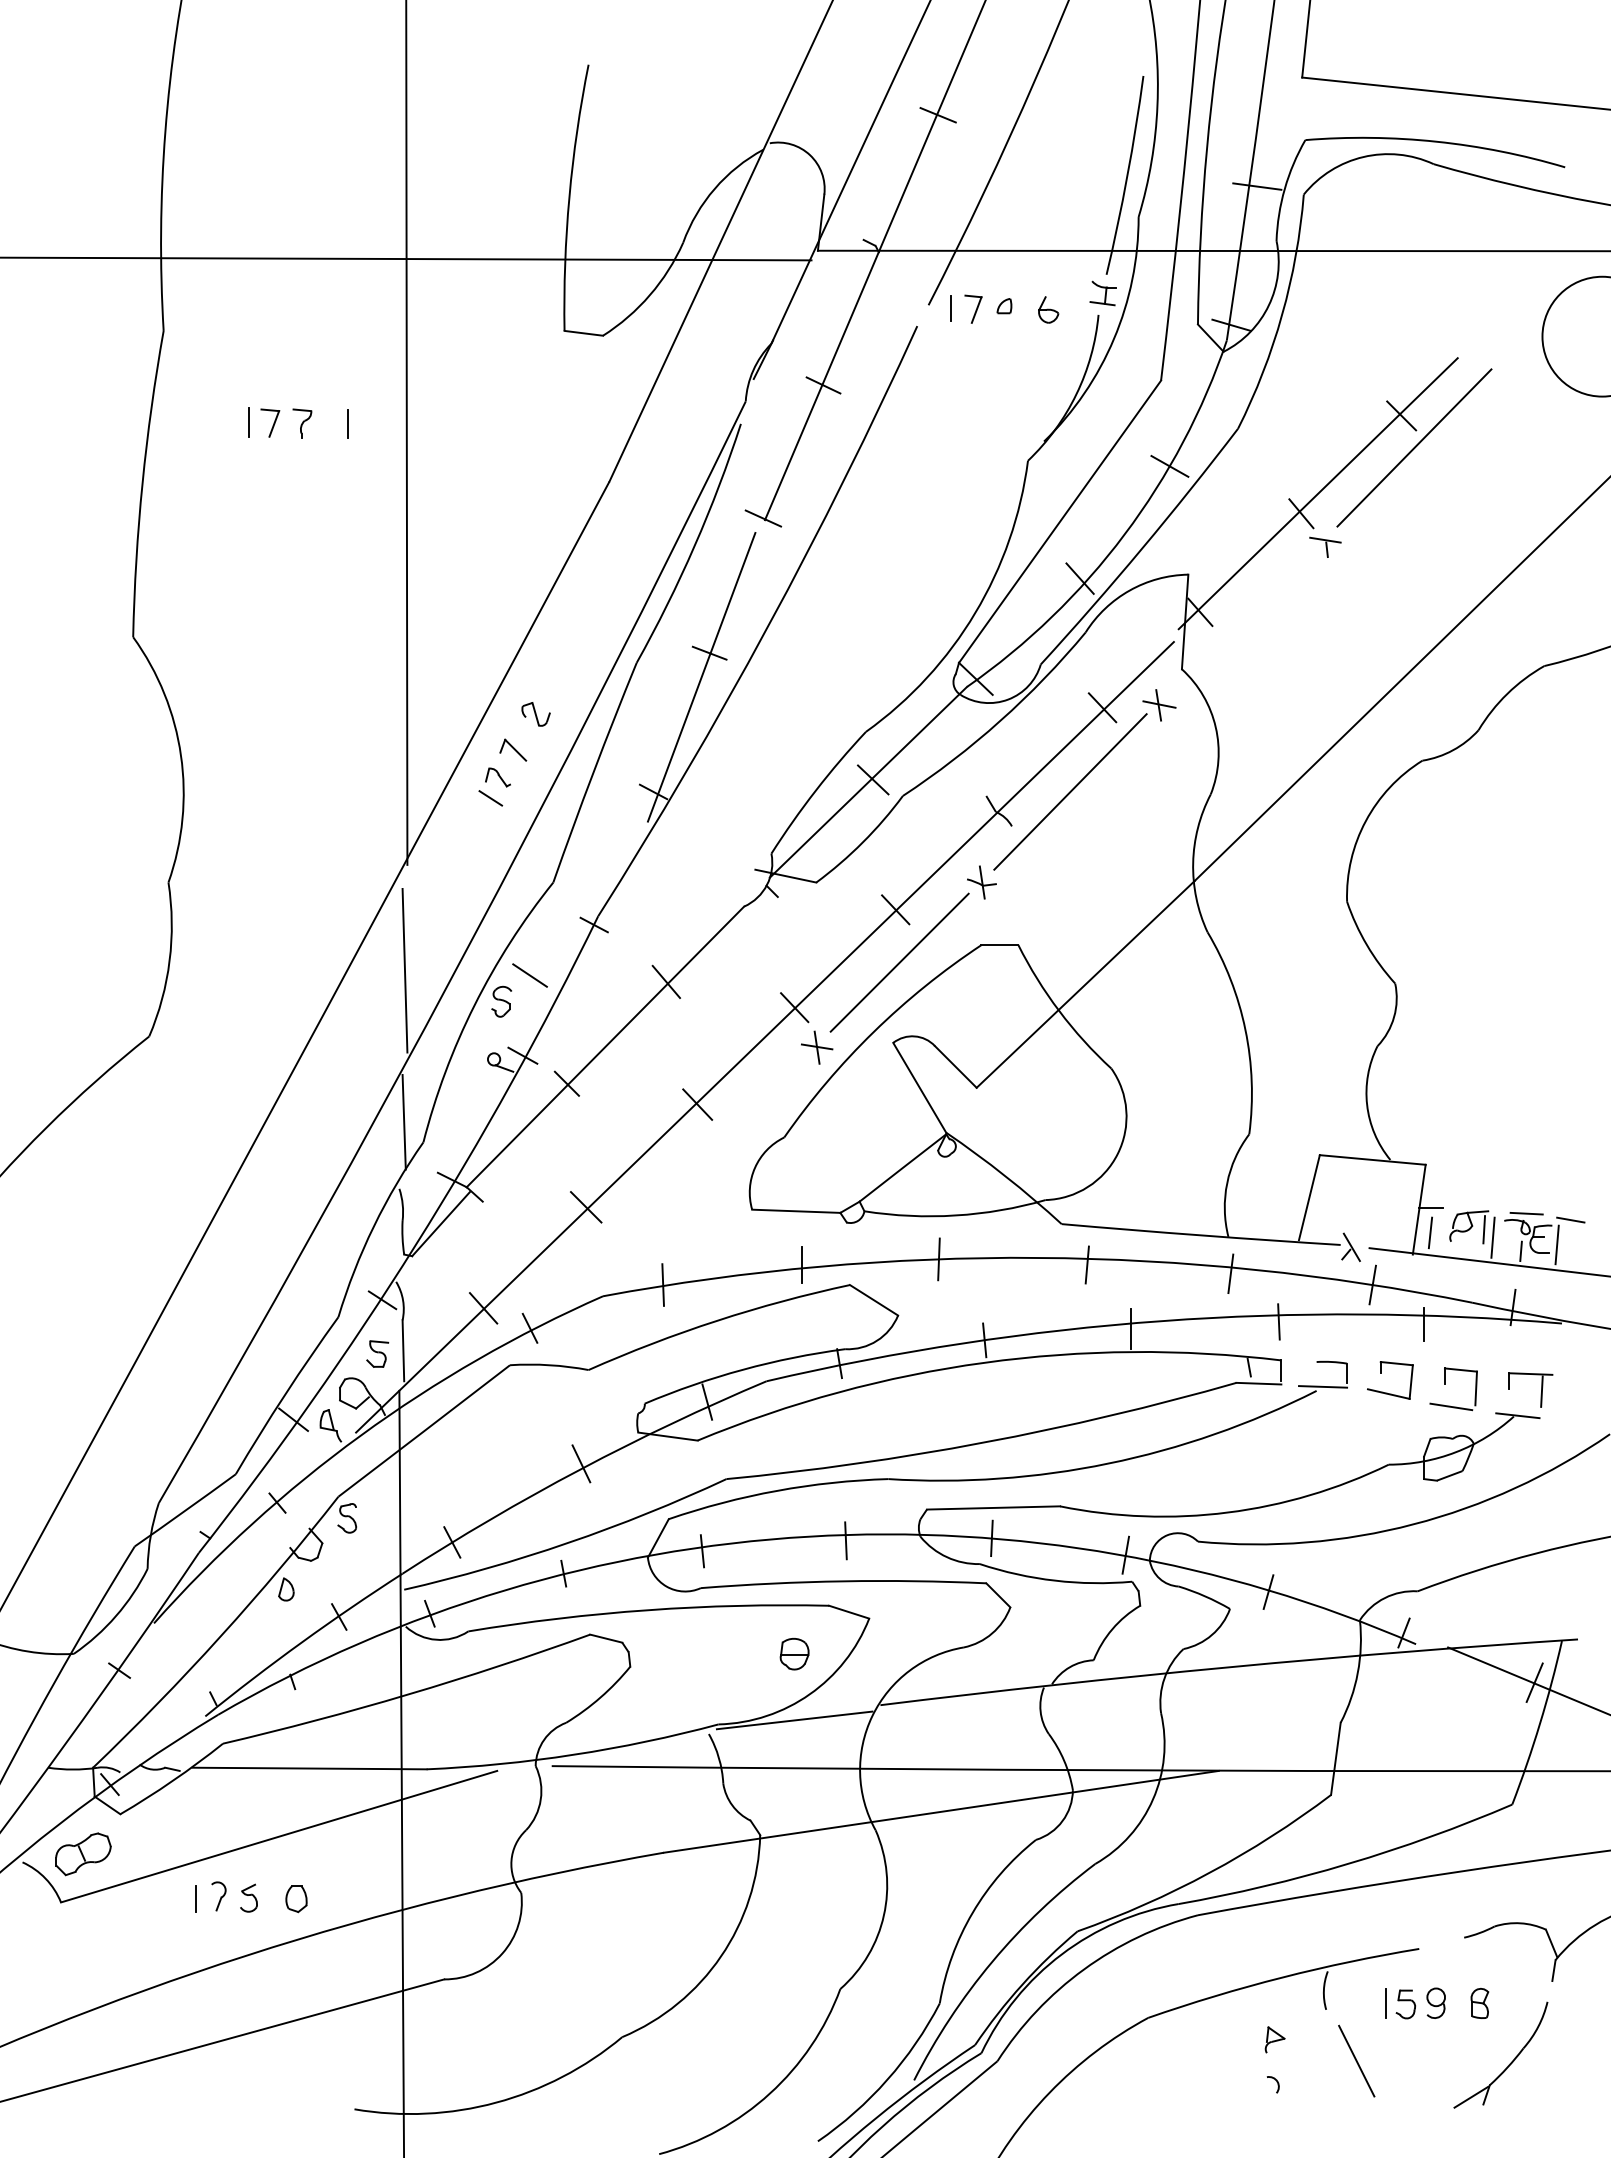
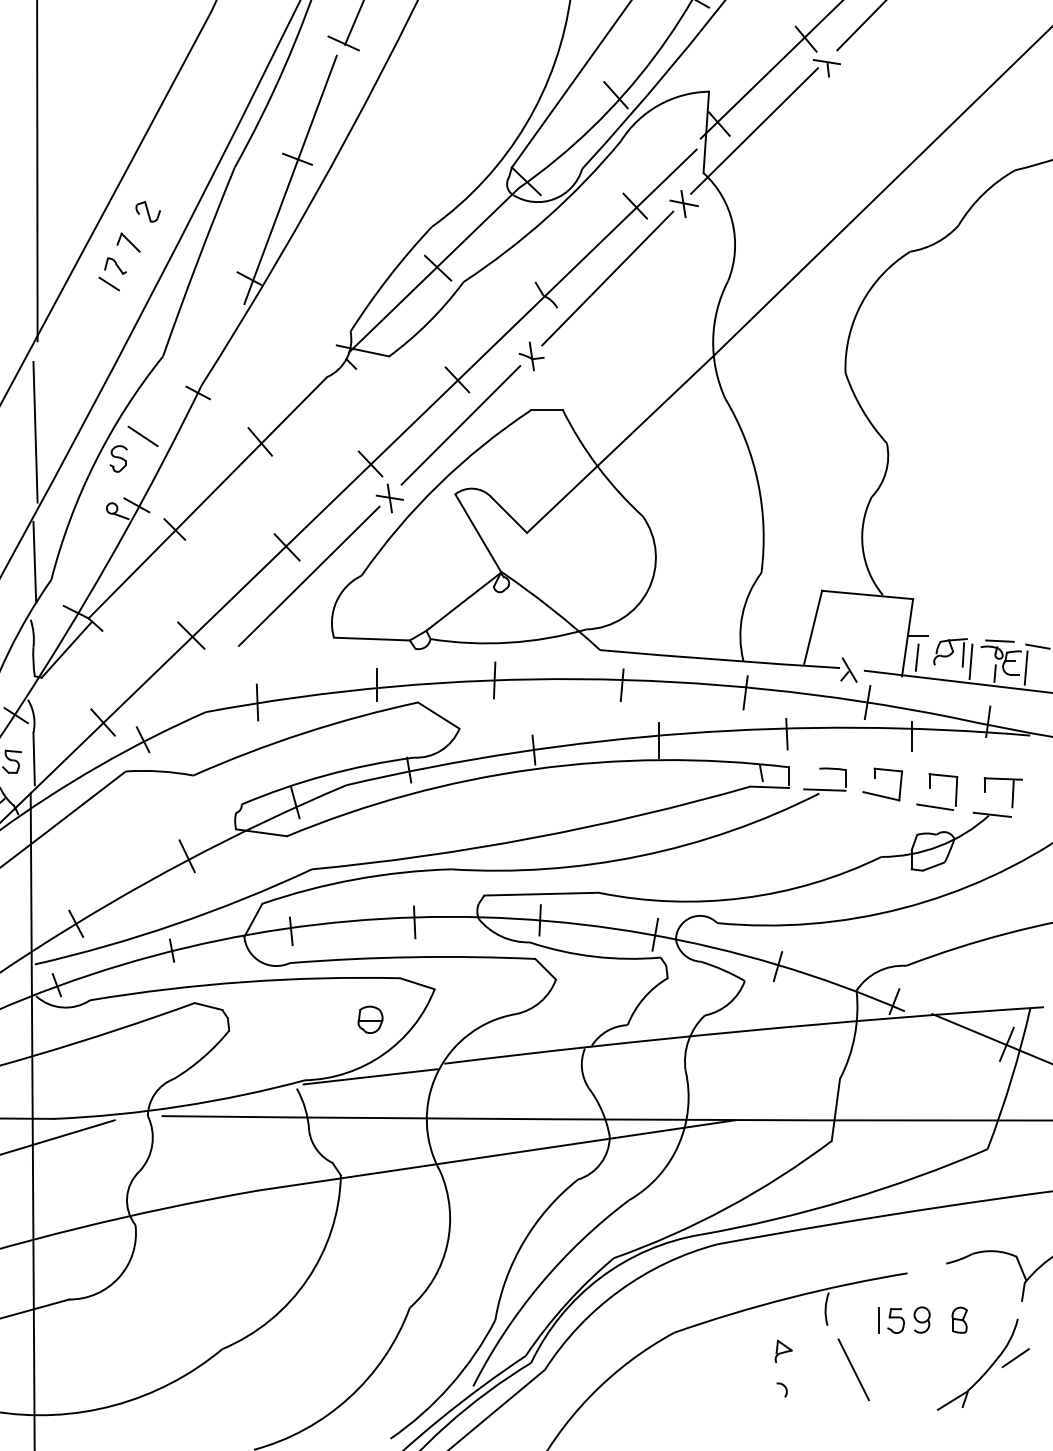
line: (1241, 620) -> (754, 131), added
line: (723, 1138) -> (309, 576), added
line: (1544, 2047) -> (1015, 1358), added

